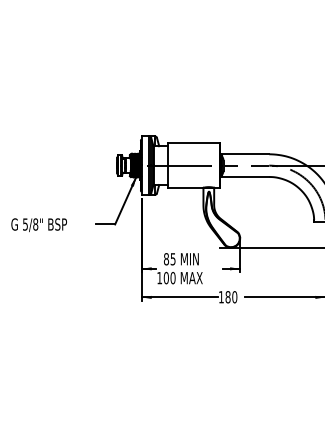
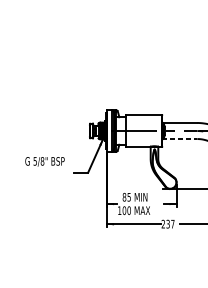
line: (244, 176) -> (179, 138), solid -> dashed
text: (38, 225) -> (44, 162), moved
text: (227, 297) -> (167, 224), 180 -> 237

